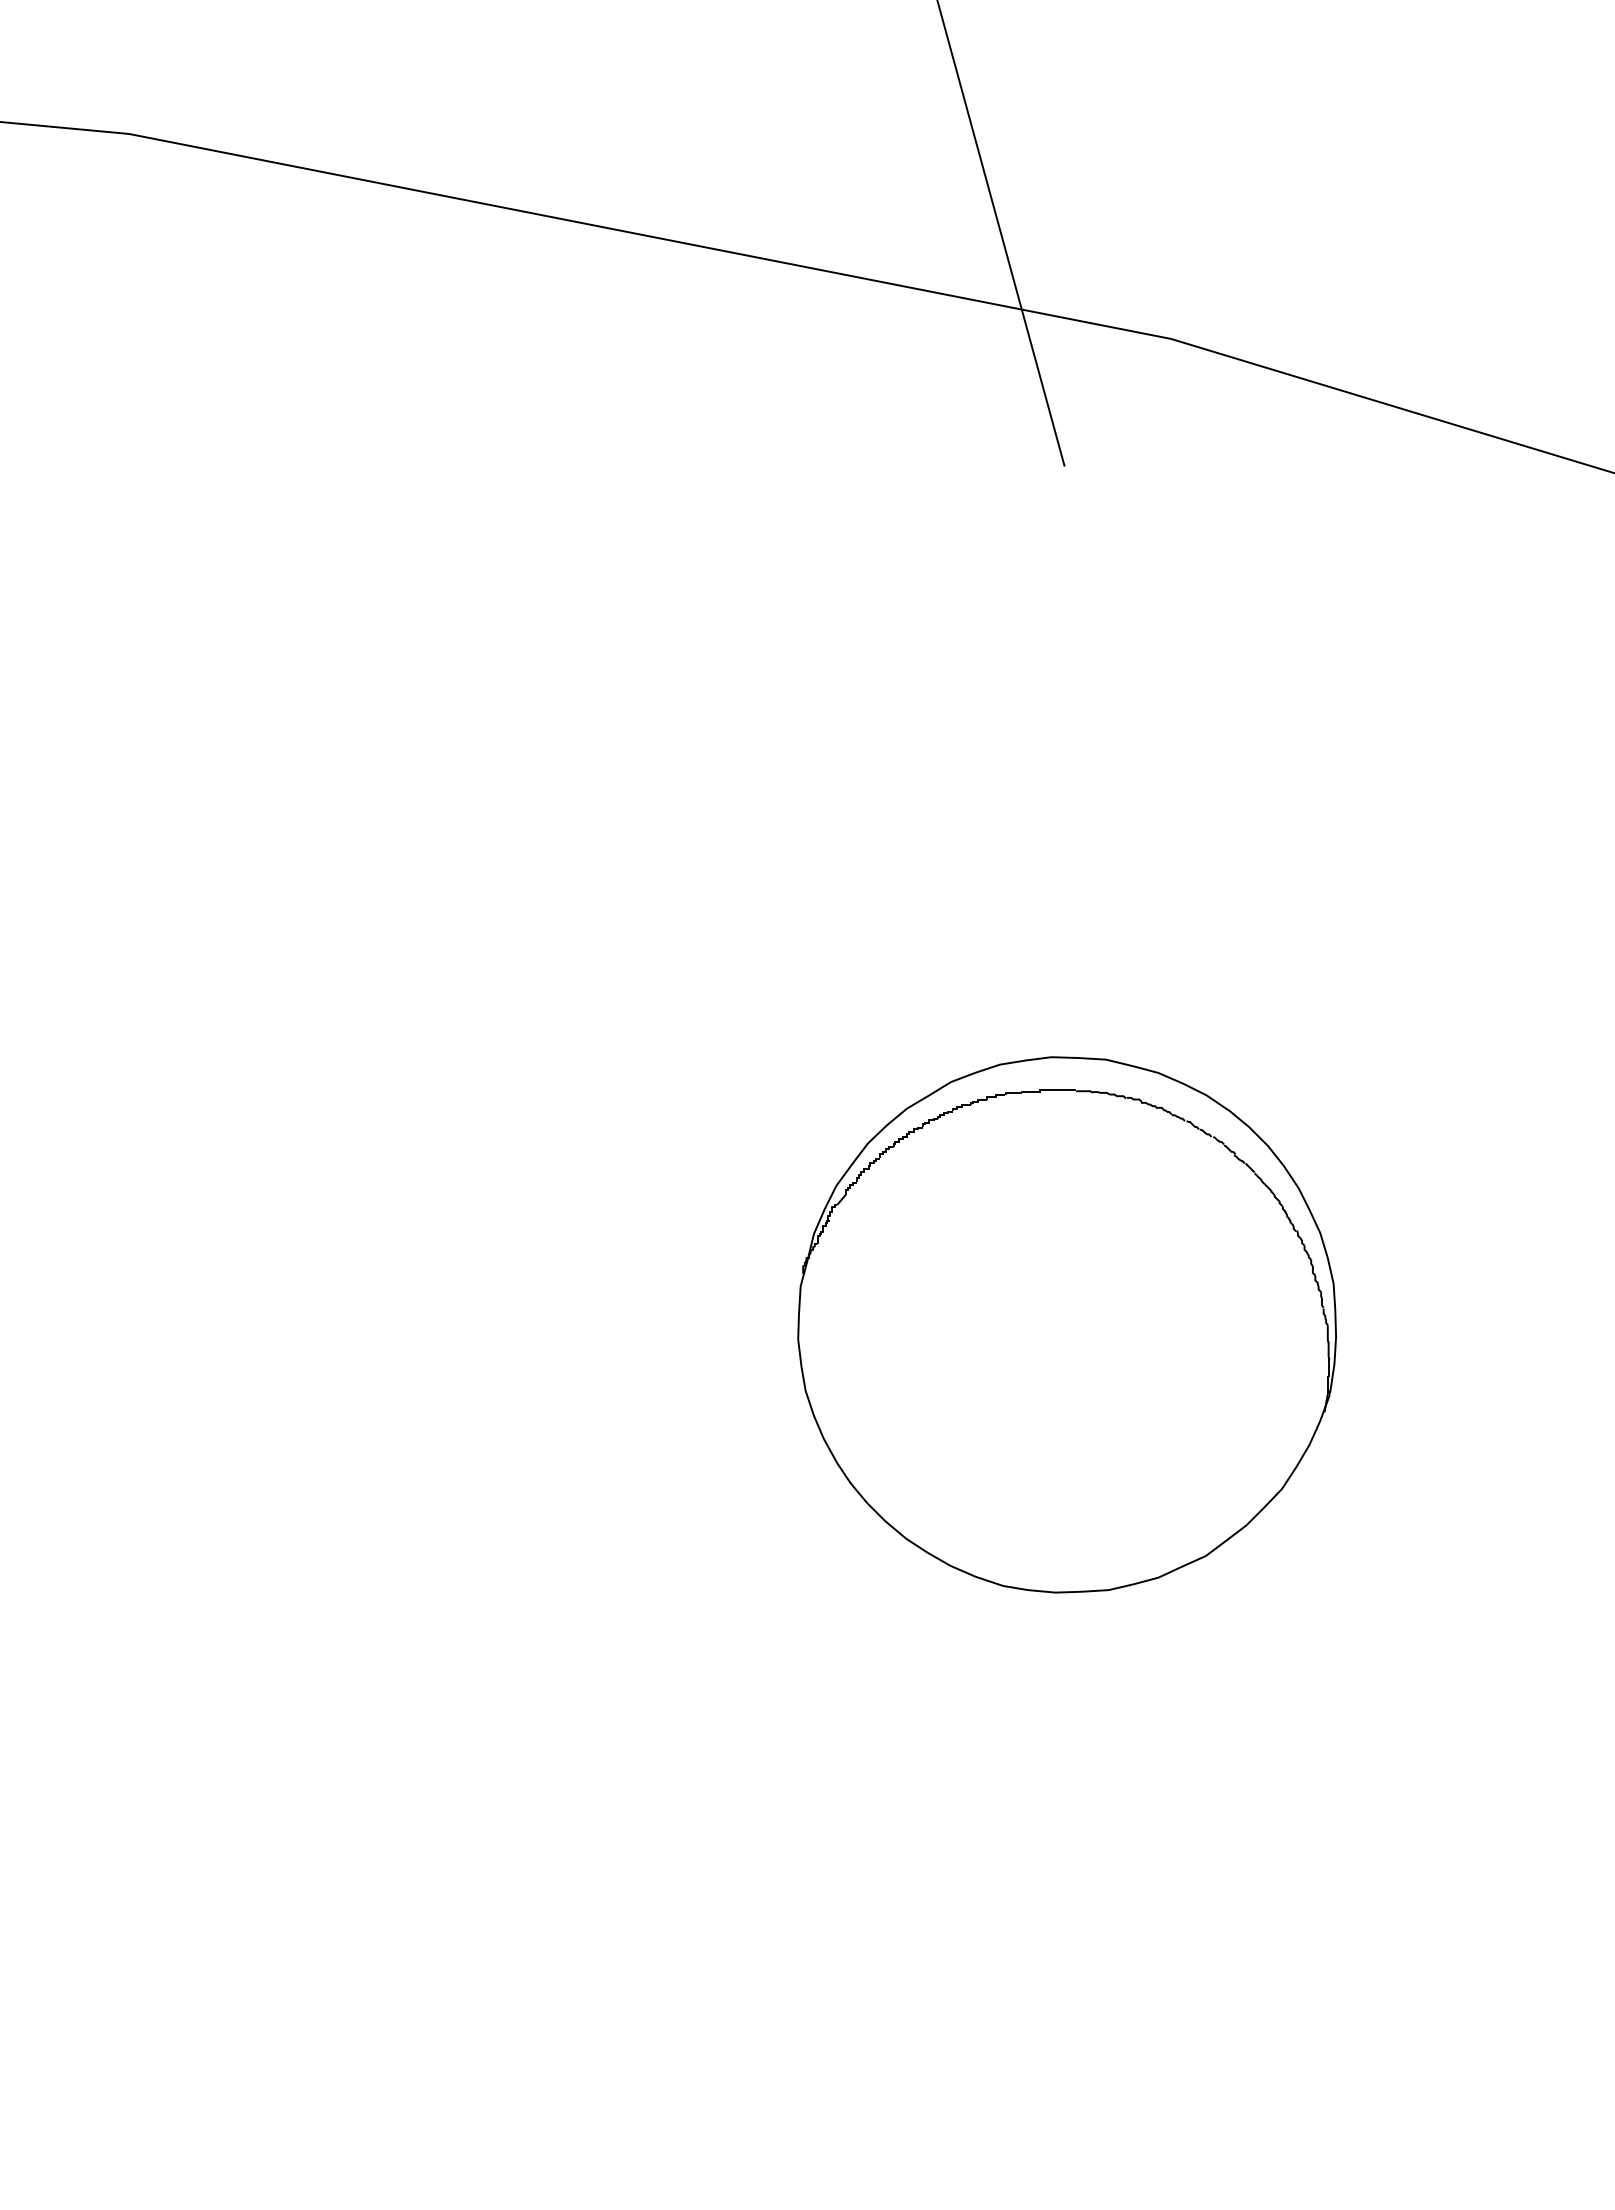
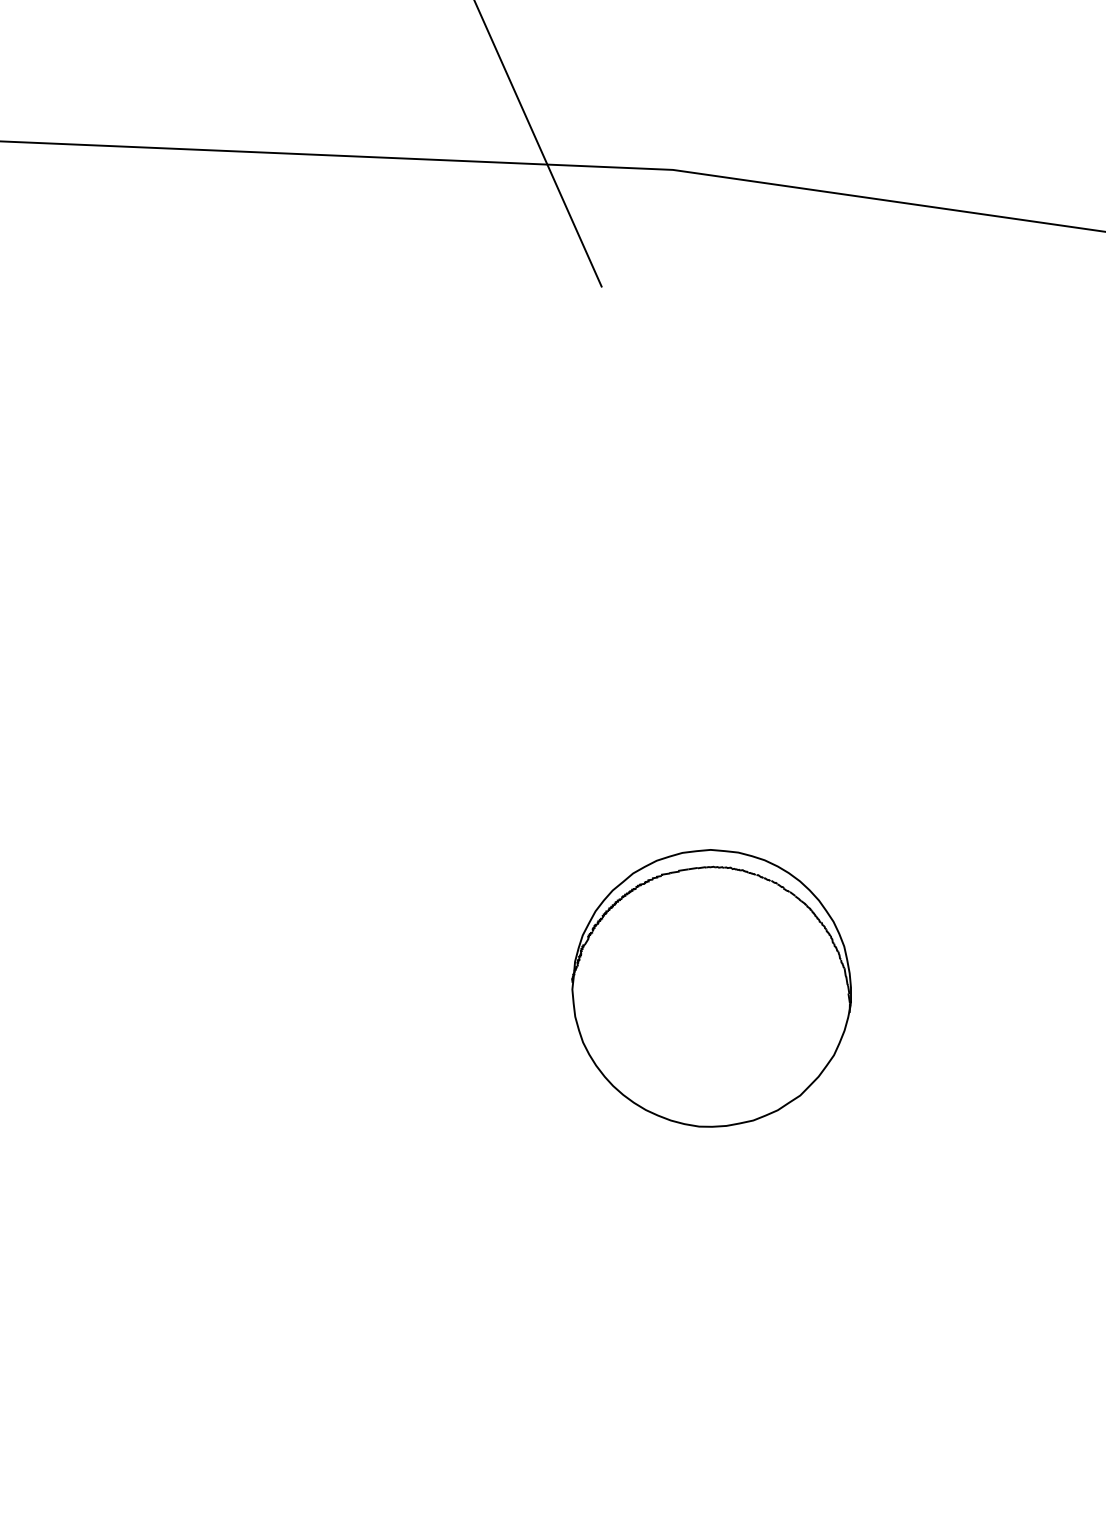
part: (1067, 1324) -> (711, 987), size x0.62

